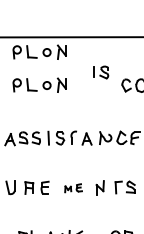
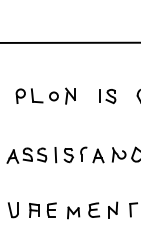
part: (39, 51) -> (45, 58), removed
part: (101, 72) -> (107, 96), moved
part: (73, 187) -> (83, 209), size x1.67

